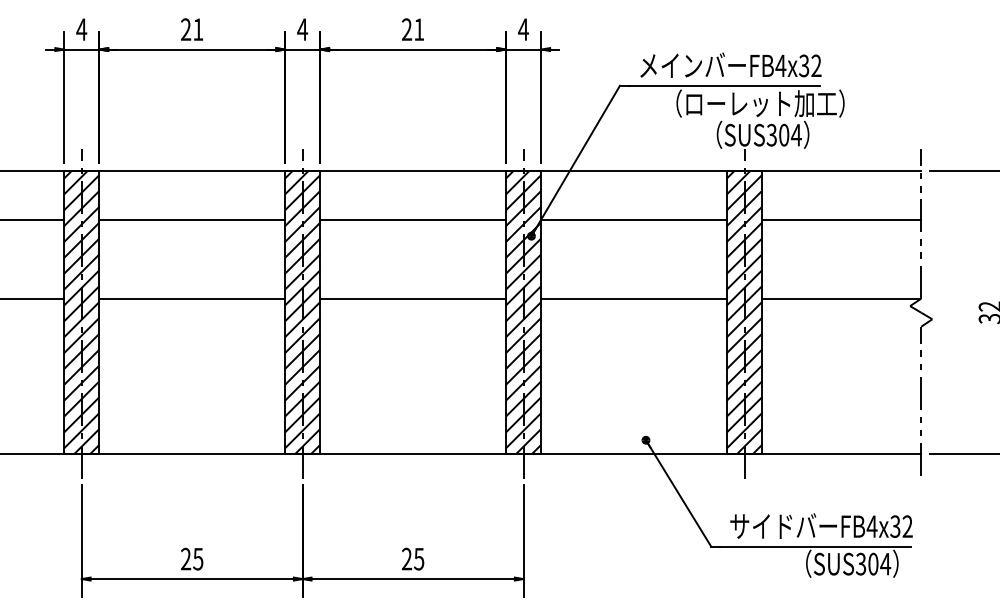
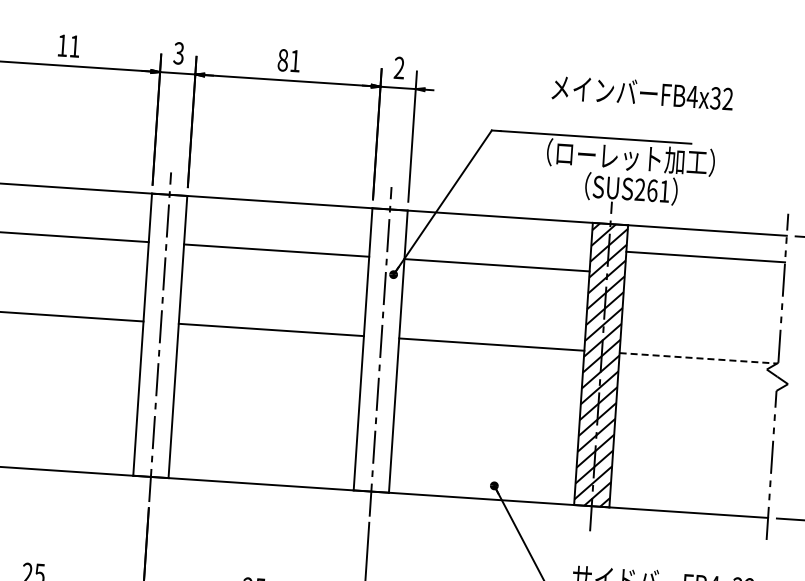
text: (186, 29) -> (63, 45), 21 -> 11
text: (302, 29) -> (178, 53), 4 -> 3
text: (406, 29) -> (282, 60), 21 -> 81
text: (523, 29) -> (399, 67), 4 -> 2
text: (730, 64) -> (642, 92), moved
text: (783, 134) -> (651, 189), SUS304 -> SUS261
line: (841, 219) -> (705, 256), moved
line: (841, 299) -> (698, 358), solid -> dashed
hatch: (302, 312) -> (160, 335), removed
hatch: (523, 312) -> (380, 350), removed

